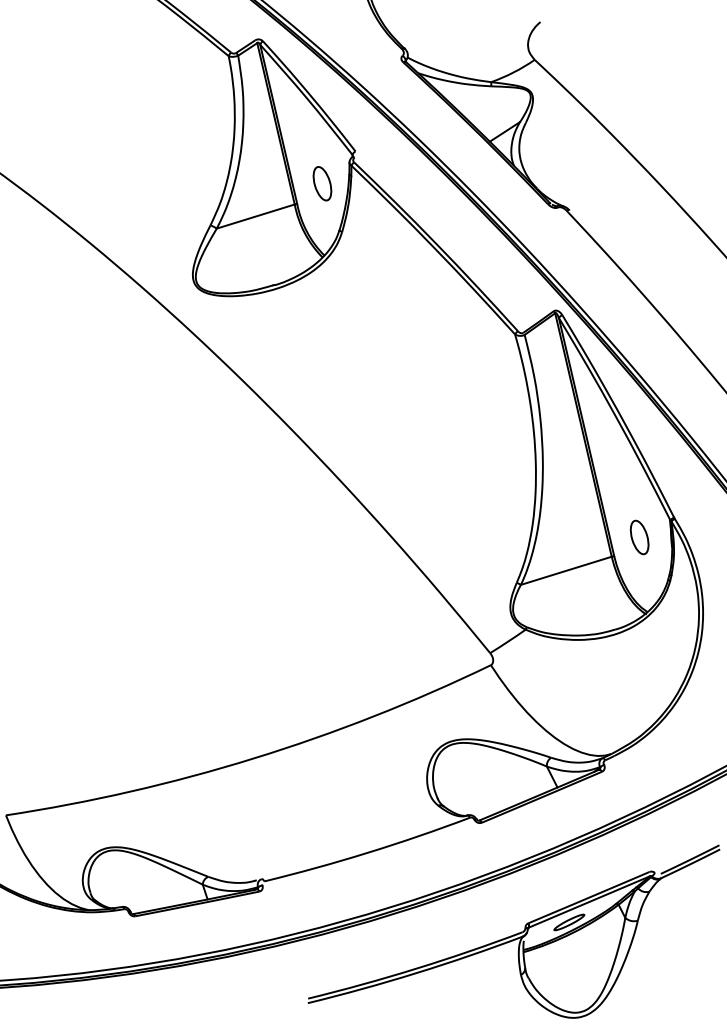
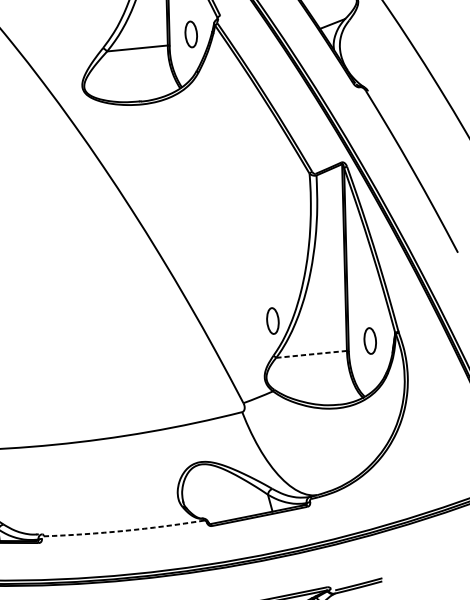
part: (506, 537) -> (272, 321), added
line: (566, 570) -> (311, 354), solid -> dashed
arc: (368, 852) -> (124, 530), solid -> dashed

